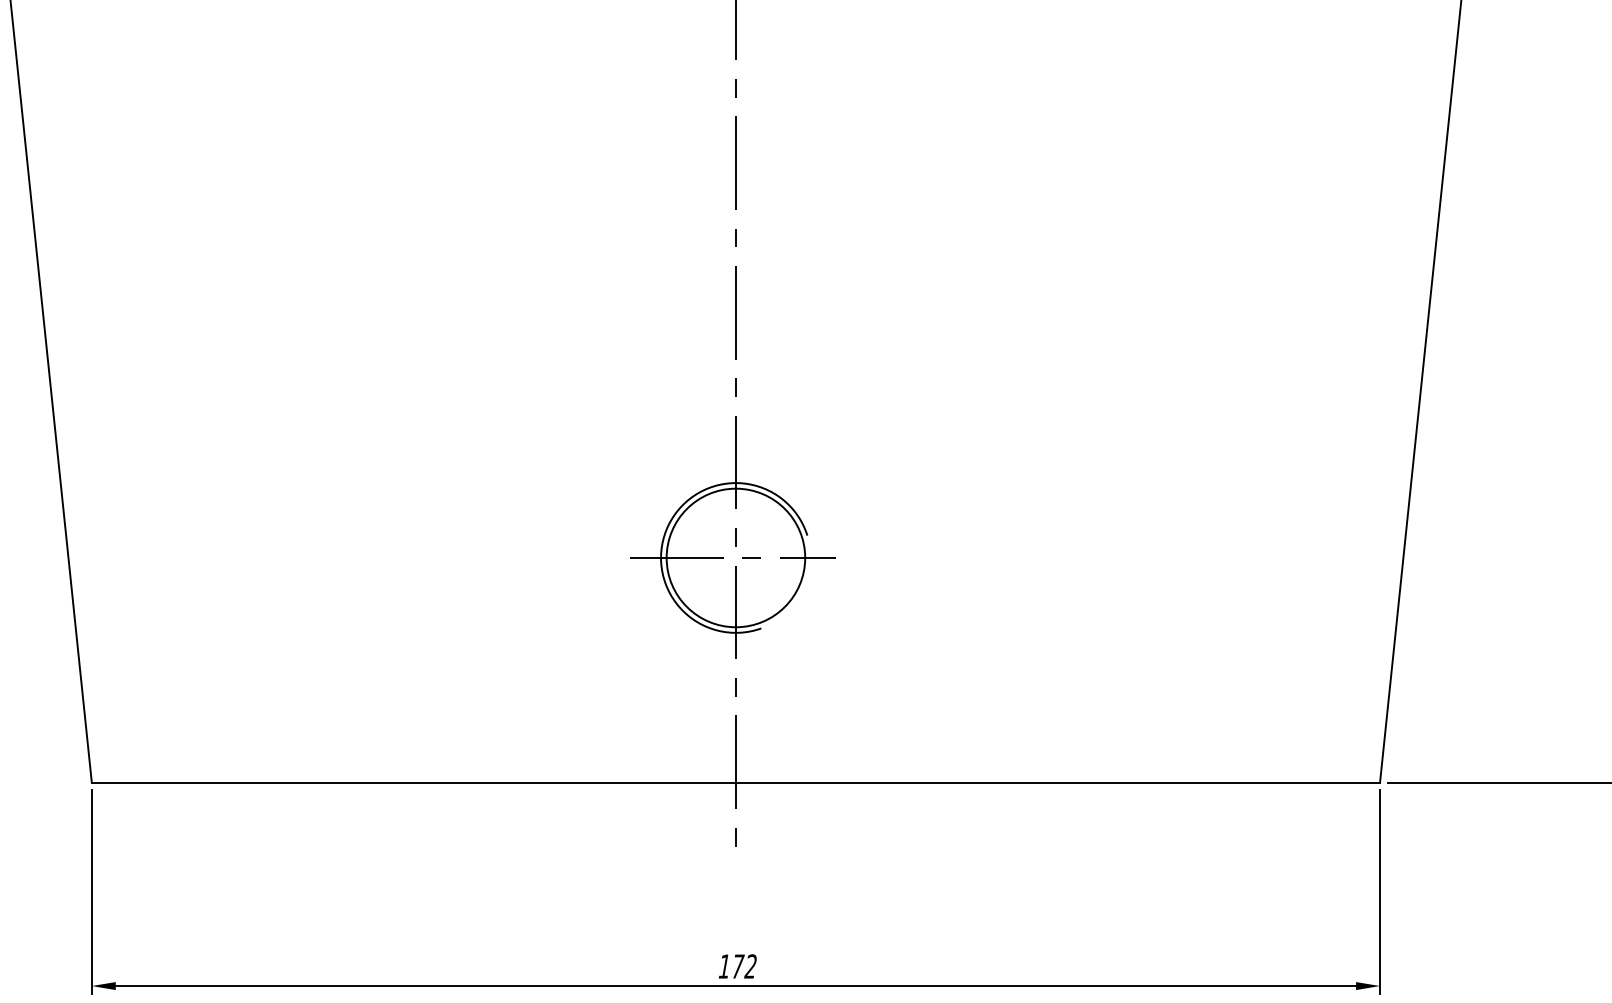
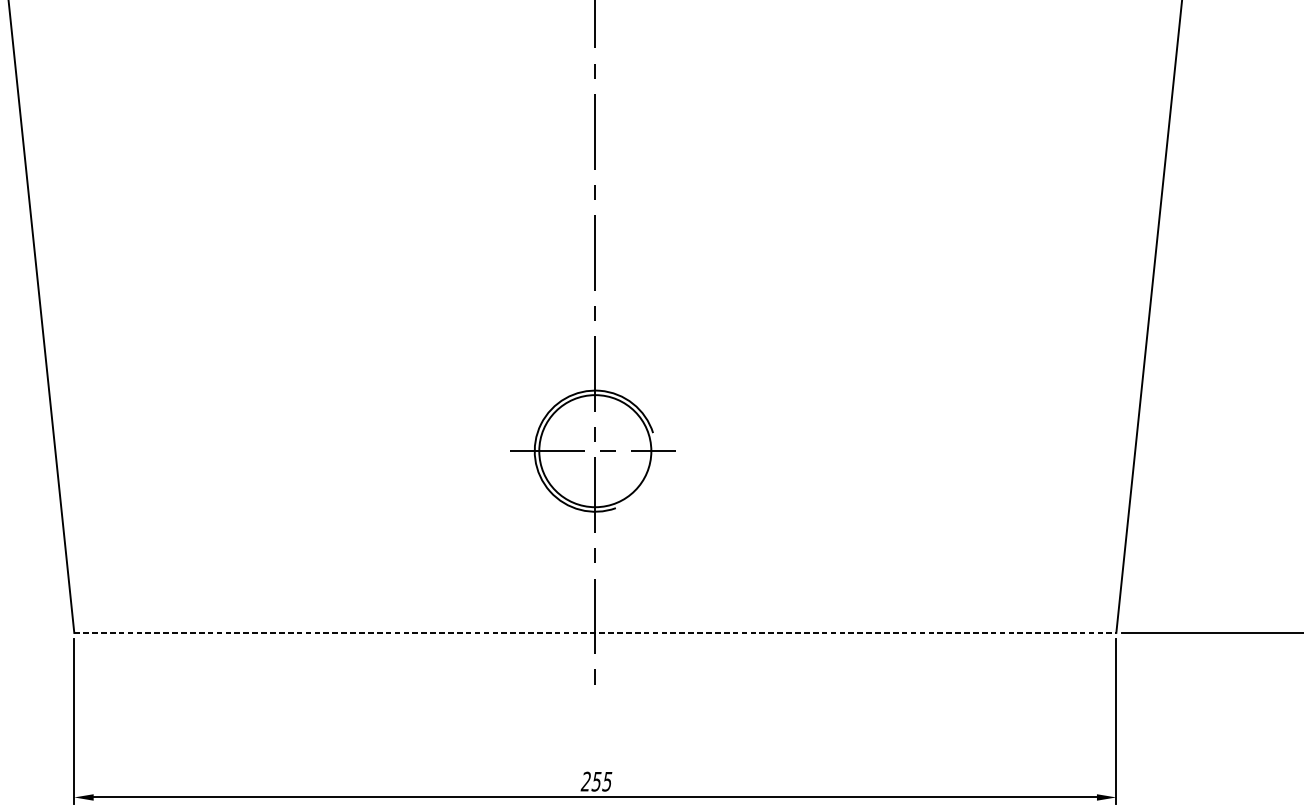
line: (736, 782) -> (595, 632), solid -> dashed
text: (736, 966) -> (595, 781), 172 -> 255

